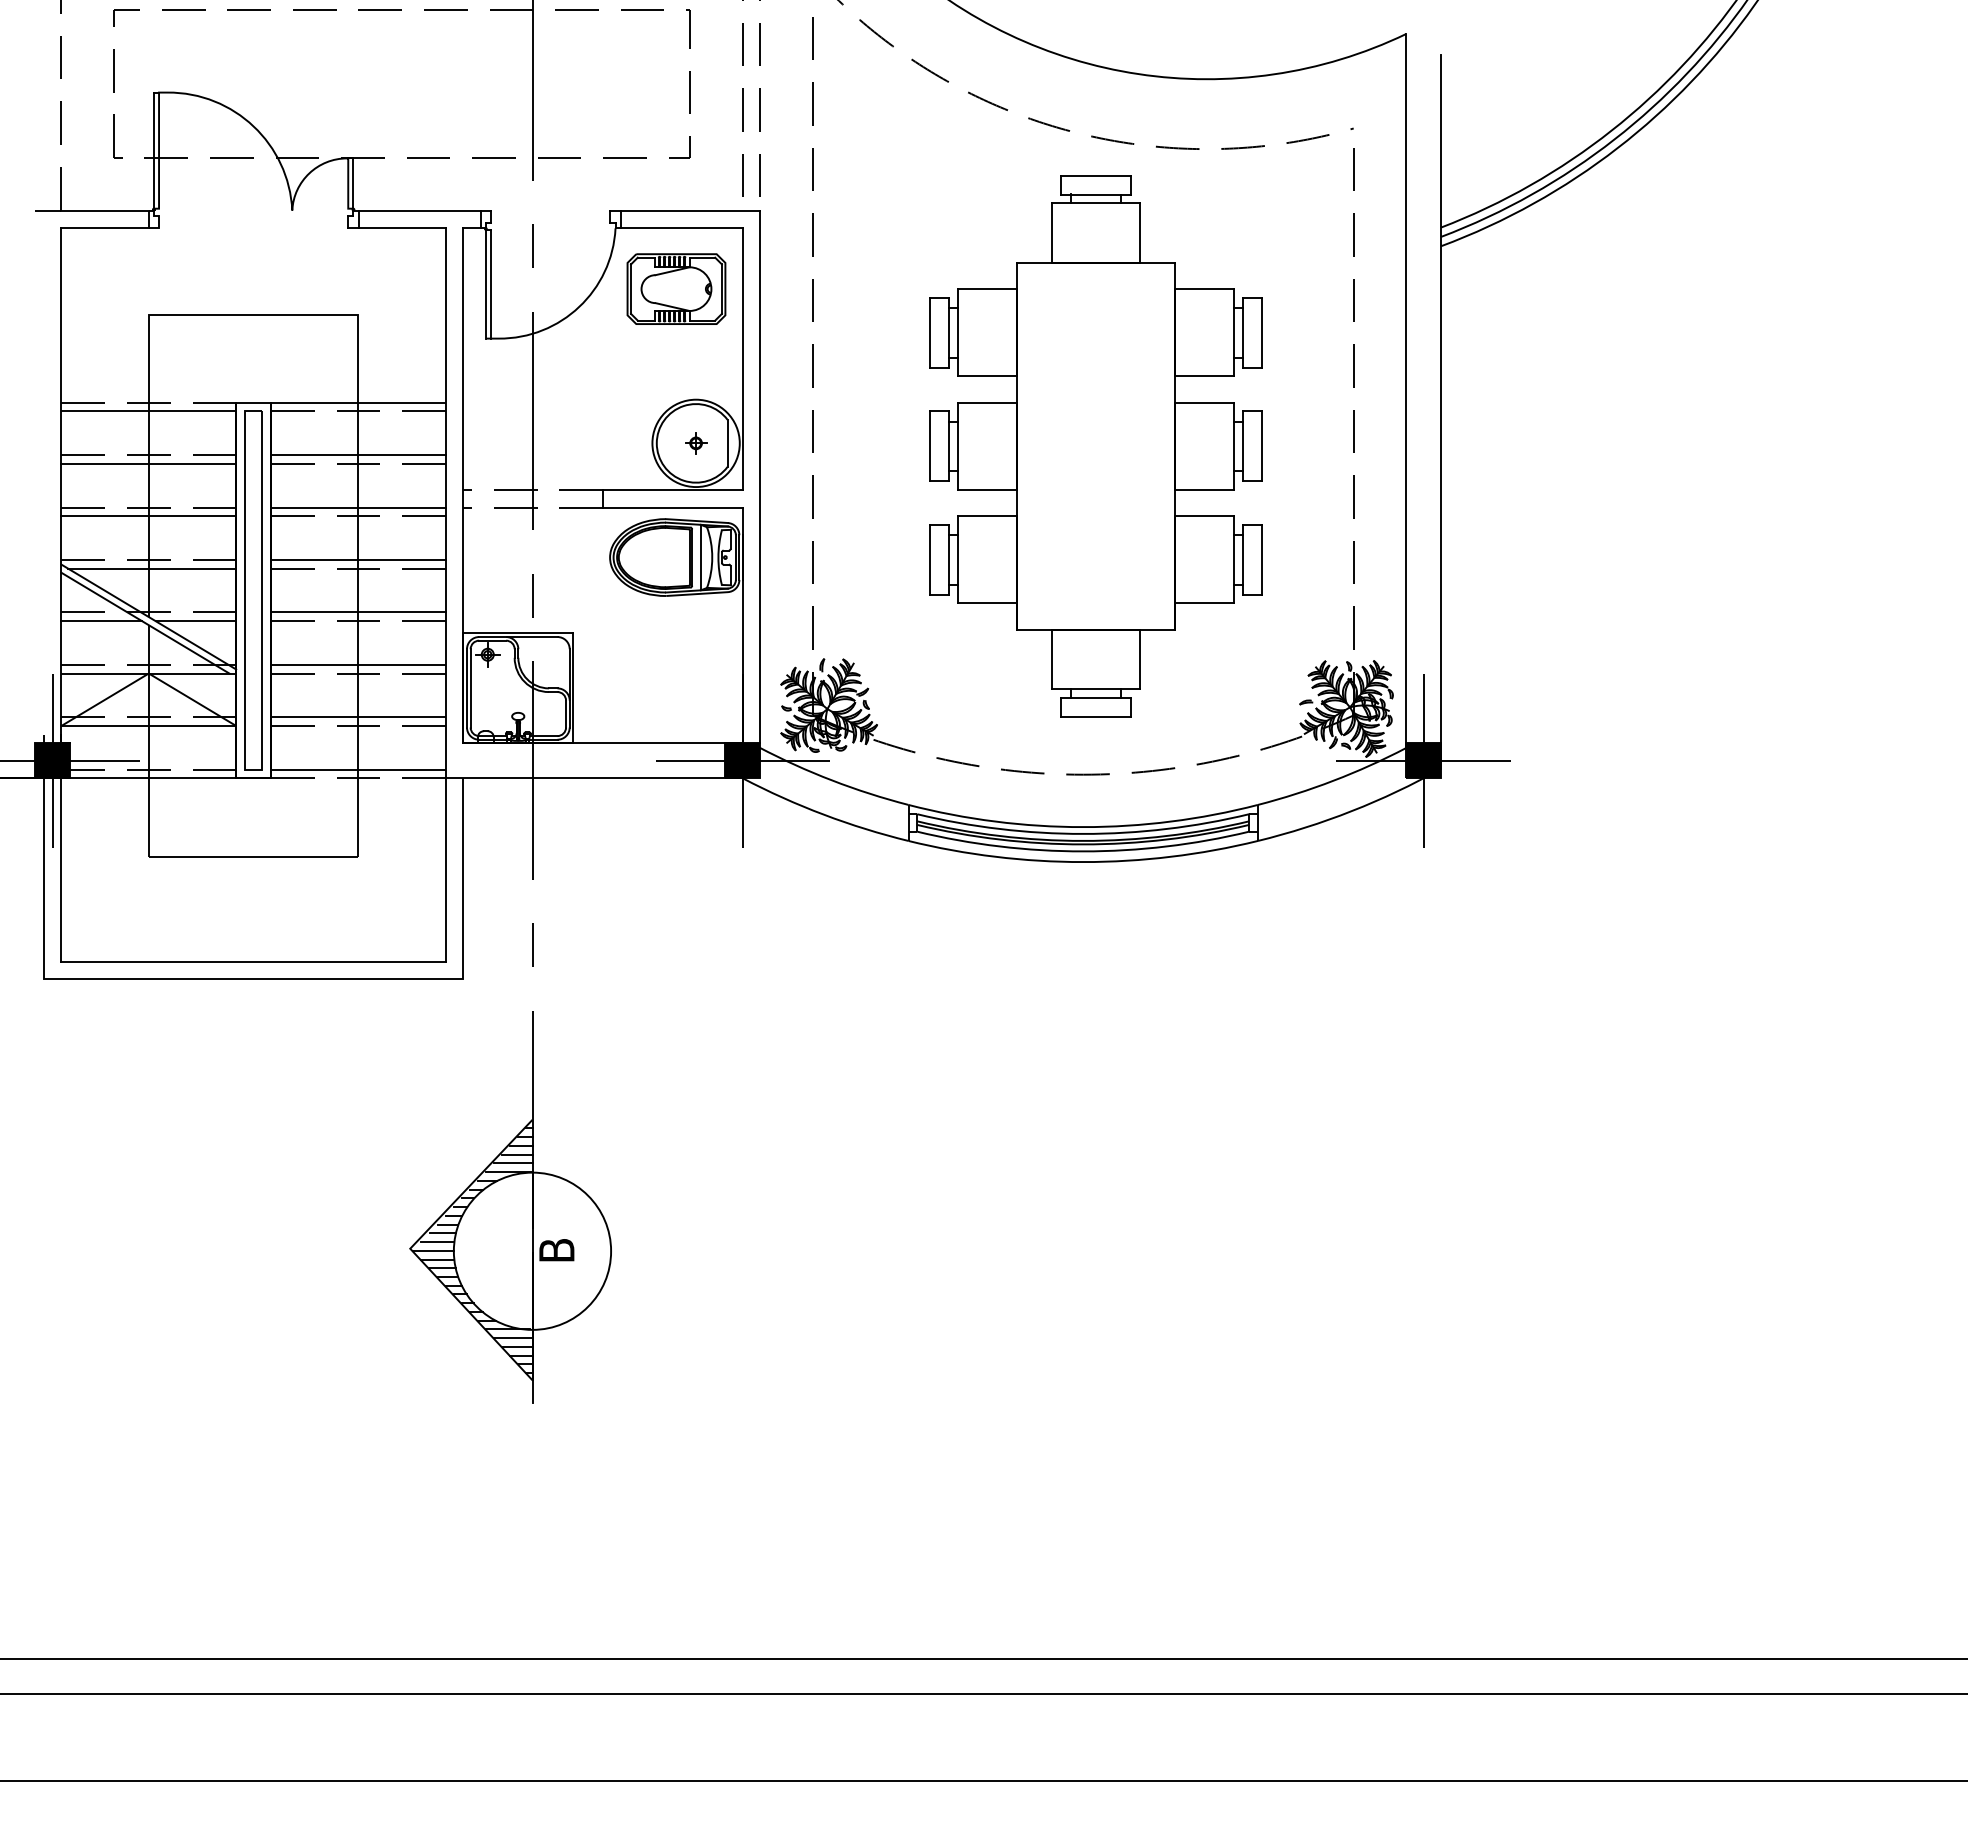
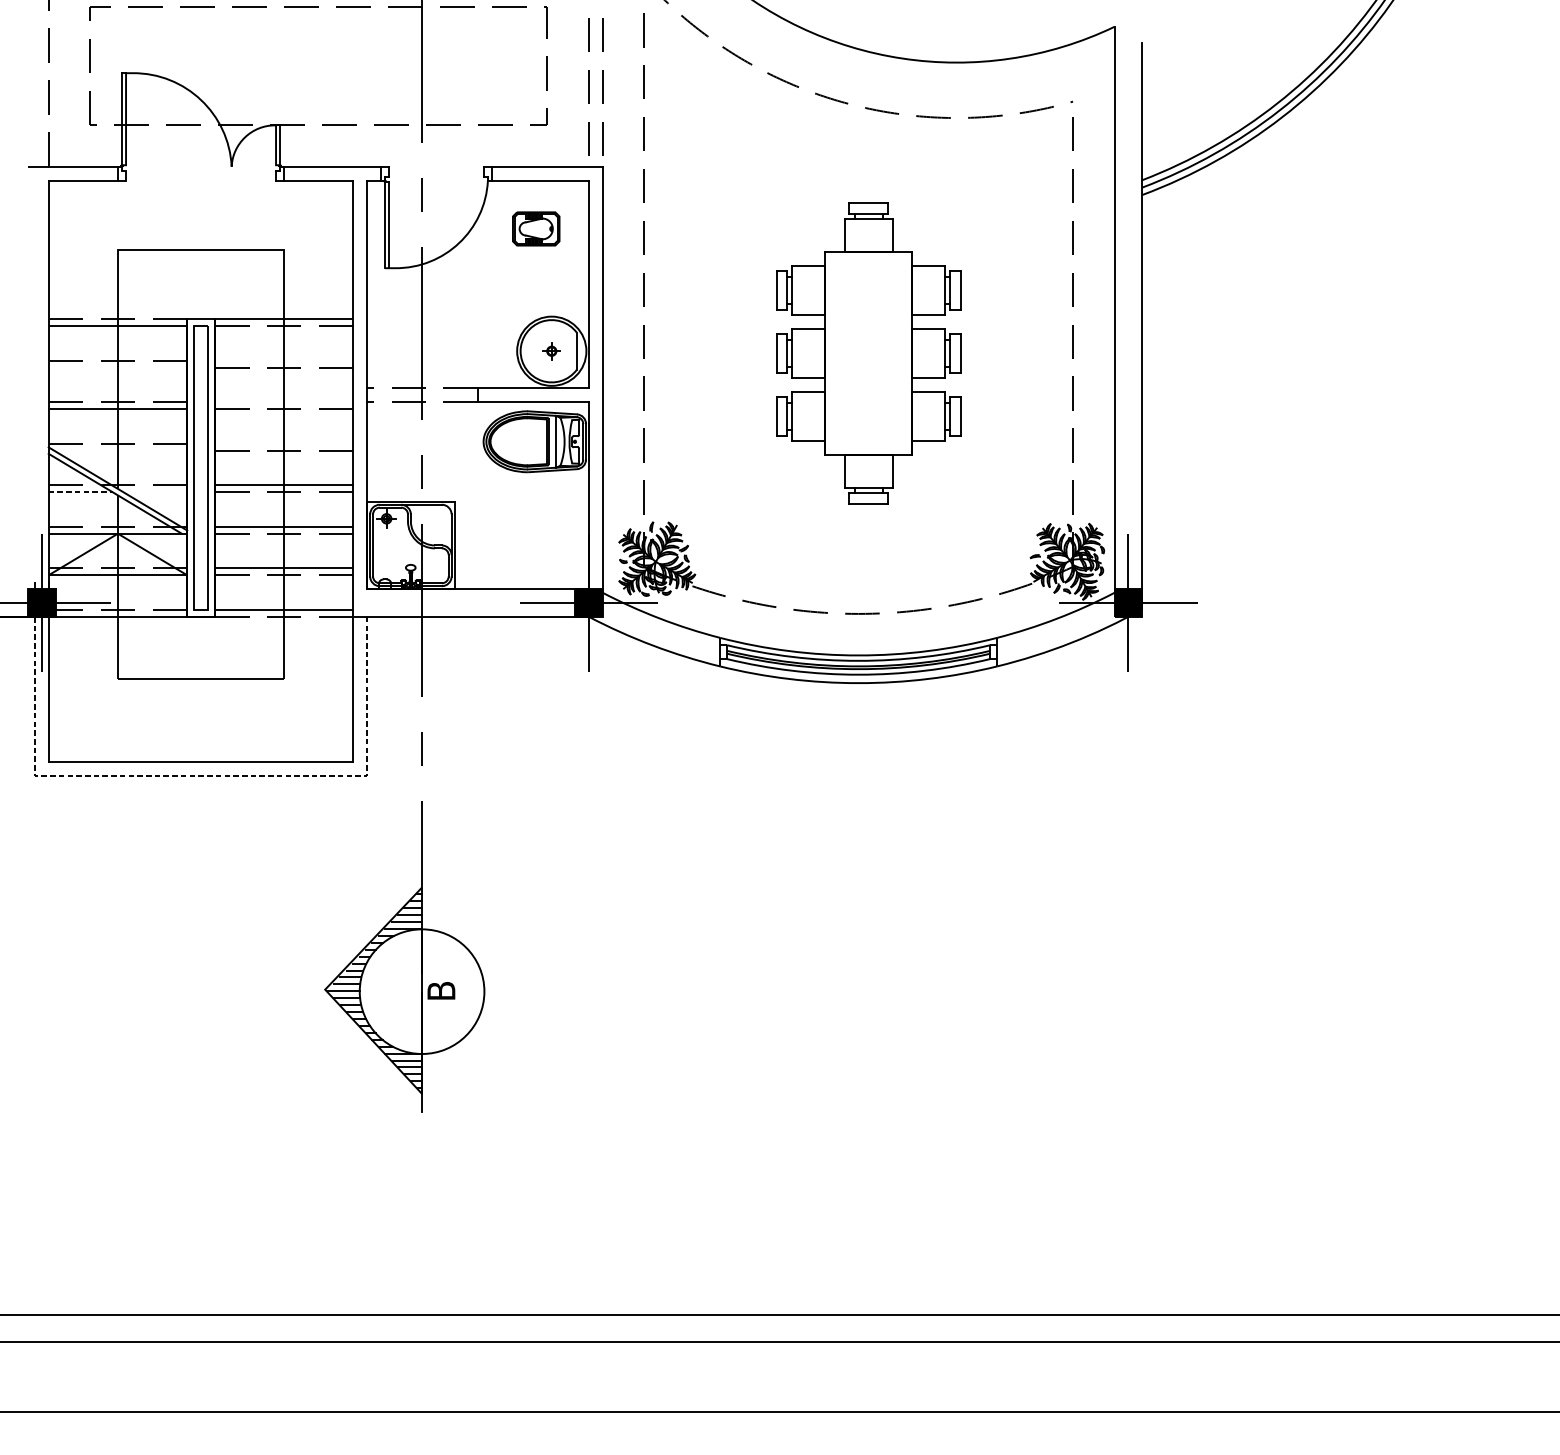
part: (676, 288) -> (536, 228), size x0.6
part: (1095, 446) -> (868, 353), size x0.7
line: (358, 455) -> (284, 360), removed
line: (148, 463) -> (117, 367), removed
line: (358, 507) -> (284, 402), removed
line: (358, 559) -> (284, 443), removed
line: (152, 568) -> (120, 450), removed
line: (102, 621) -> (81, 492), solid -> dashed
line: (195, 621) -> (154, 492), removed
line: (231, 979) -> (183, 776), solid -> dashed

